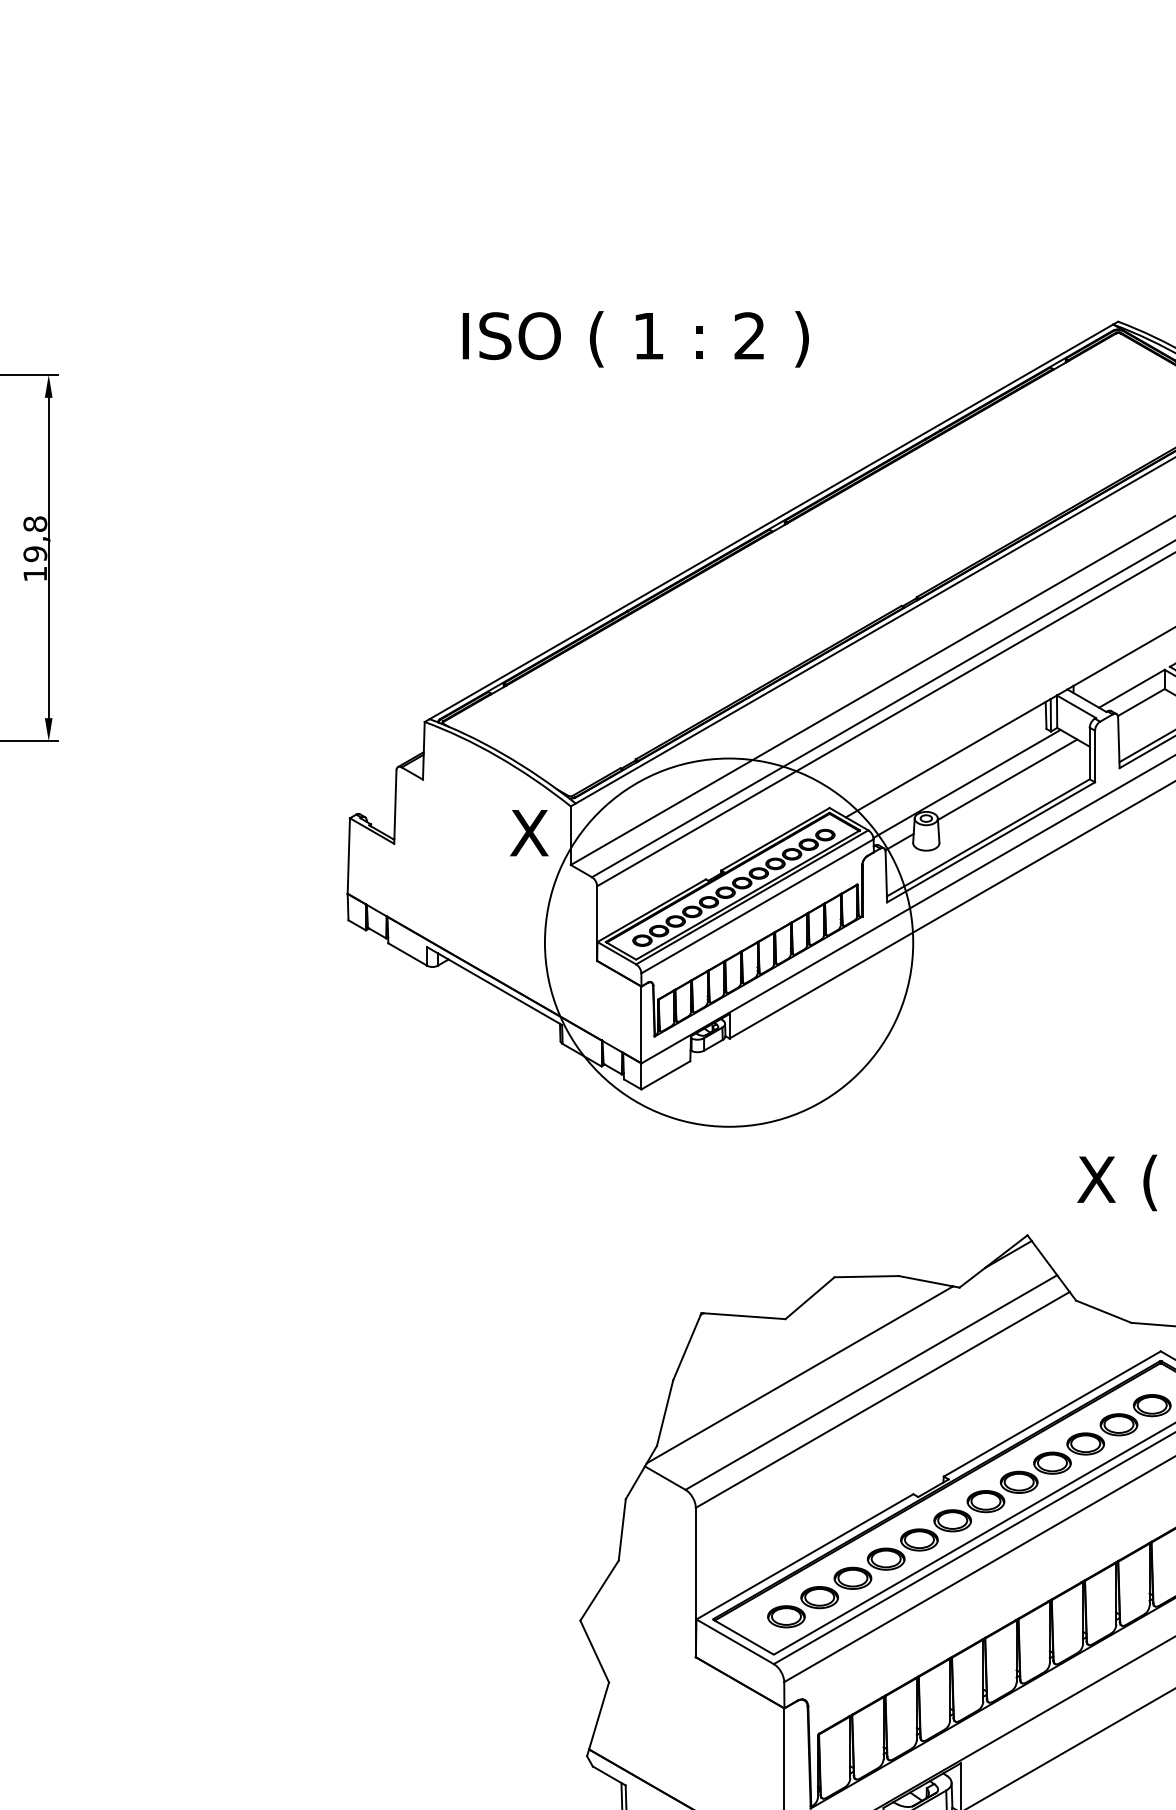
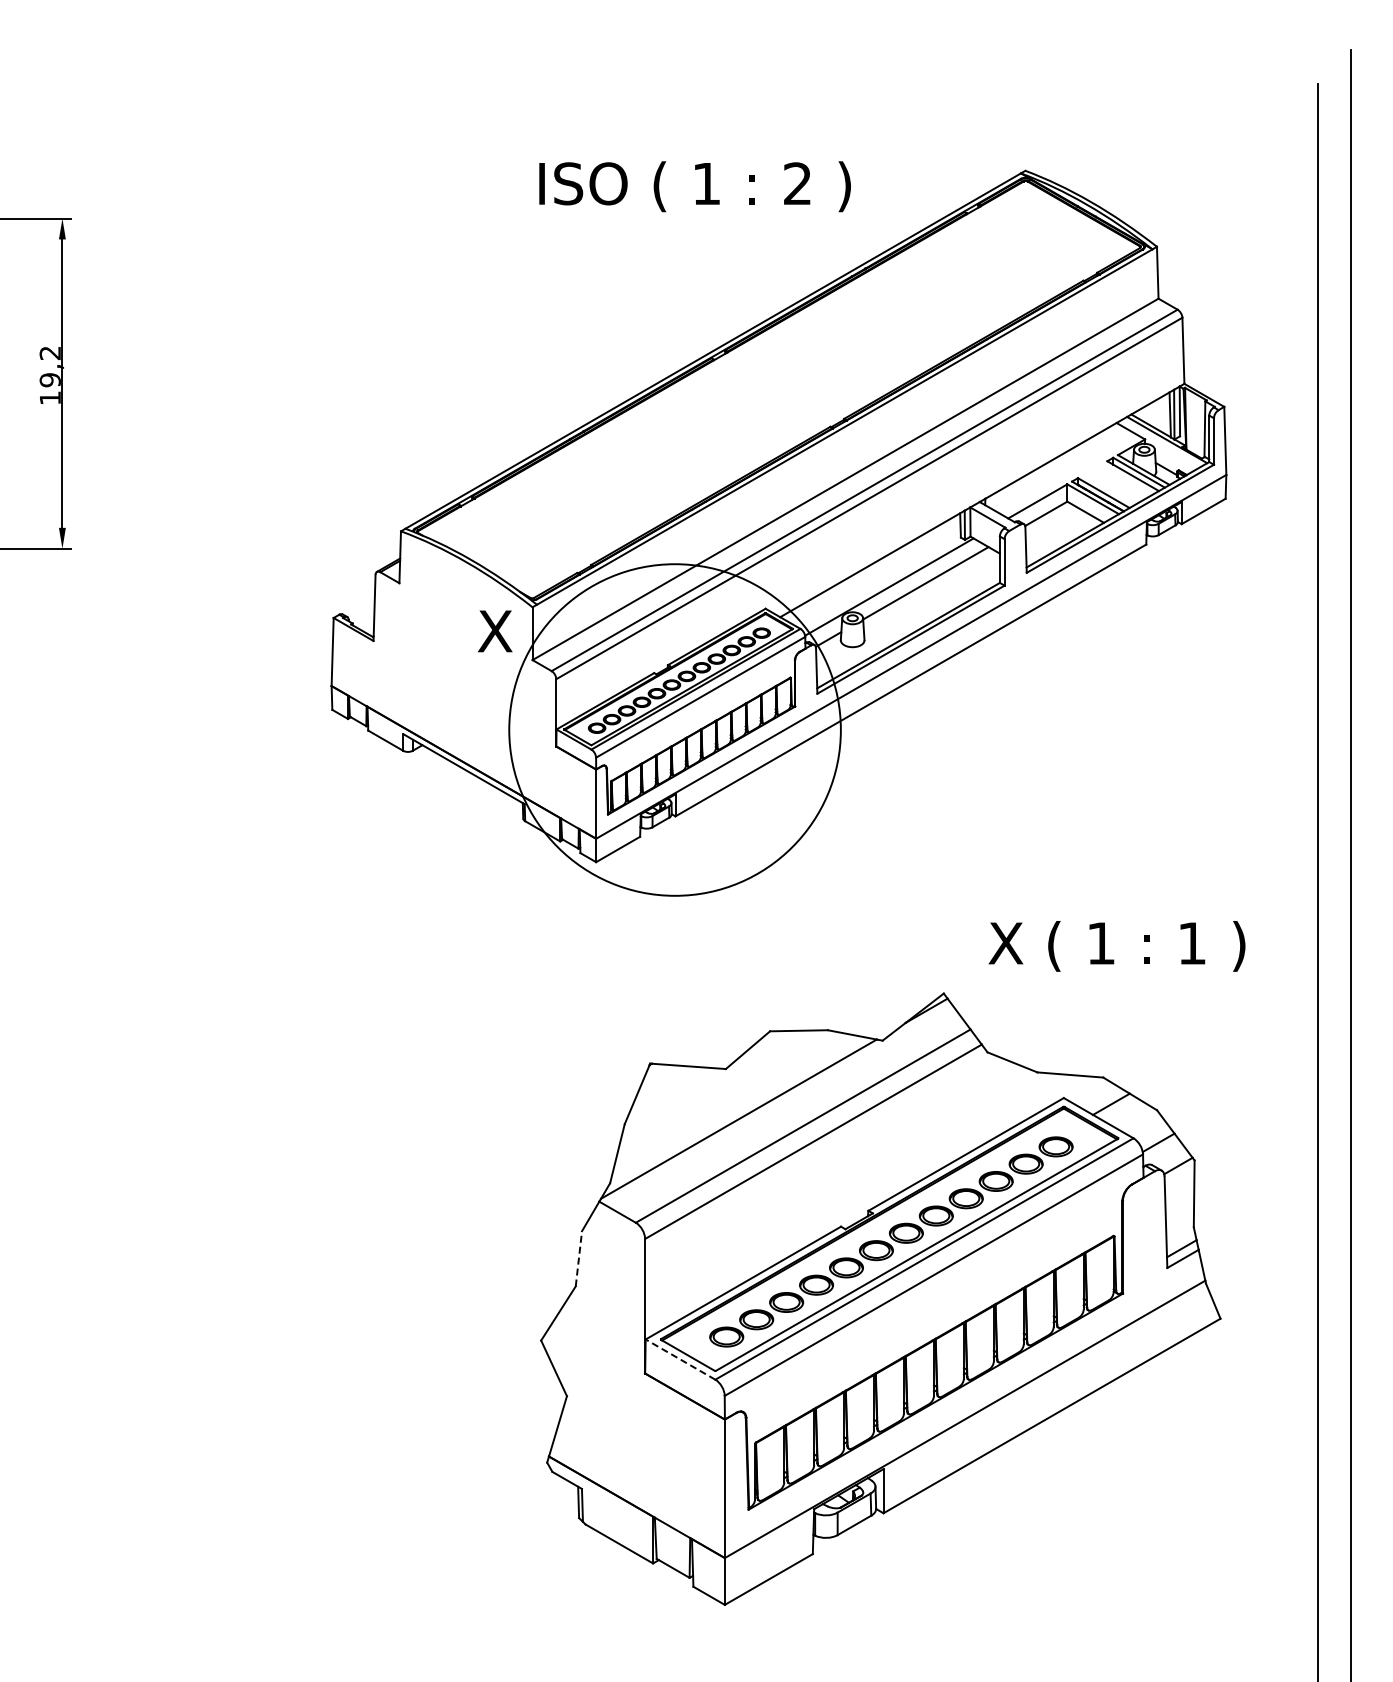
text: (635, 339) -> (694, 186), moved
text: (34, 524) -> (49, 353), 19,8 -> 19,2
line: (621, 1529) -> (578, 1258), solid -> dashed
line: (735, 1641) -> (680, 1359), solid -> dashed

